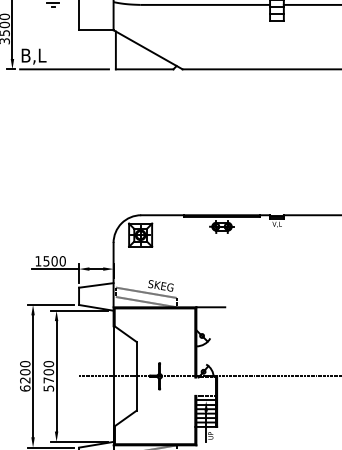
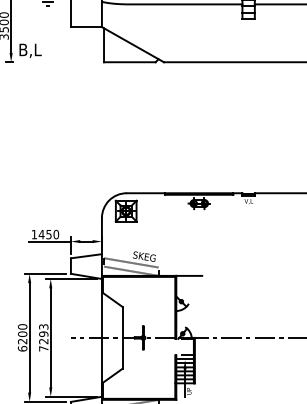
line: (64, 69) -> (57, 62), removed
text: (50, 261) -> (45, 234), 1500 -> 1450
text: (48, 376) -> (43, 338), 5700 -> 7293

